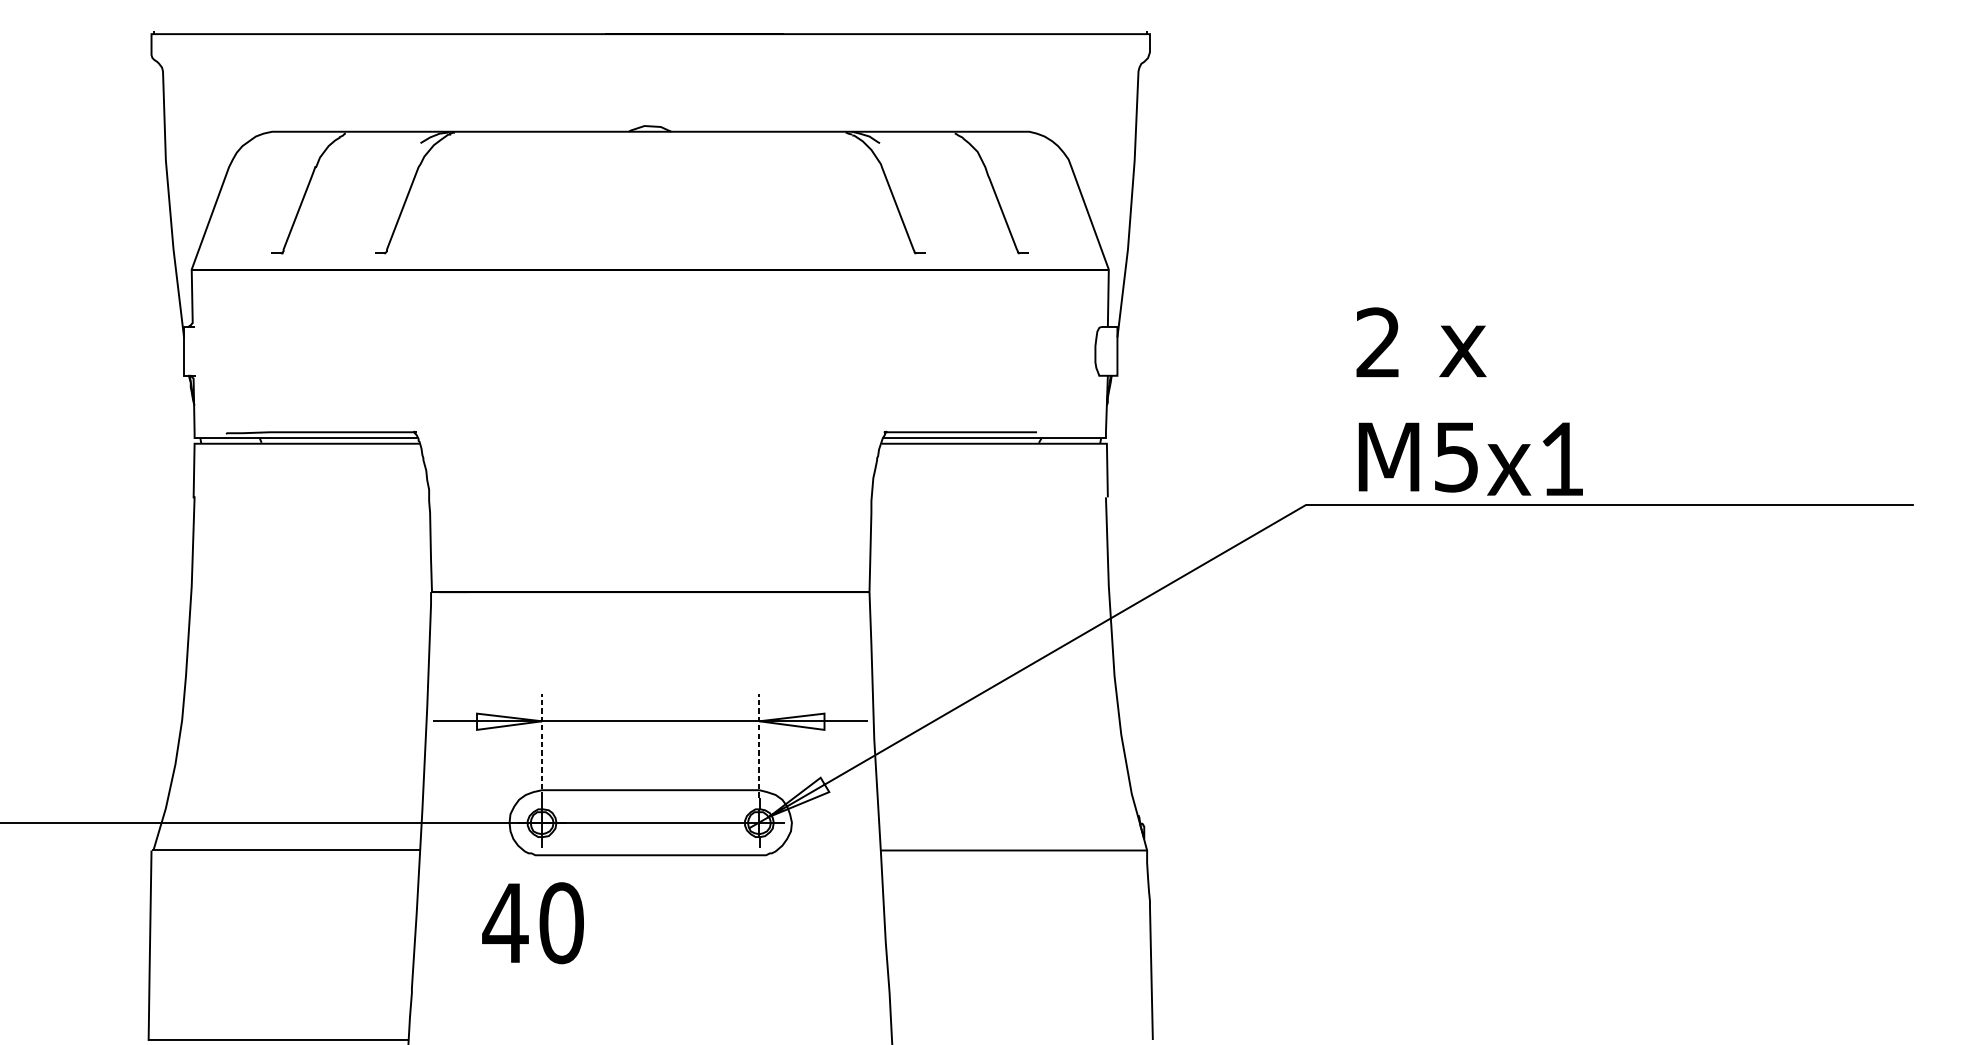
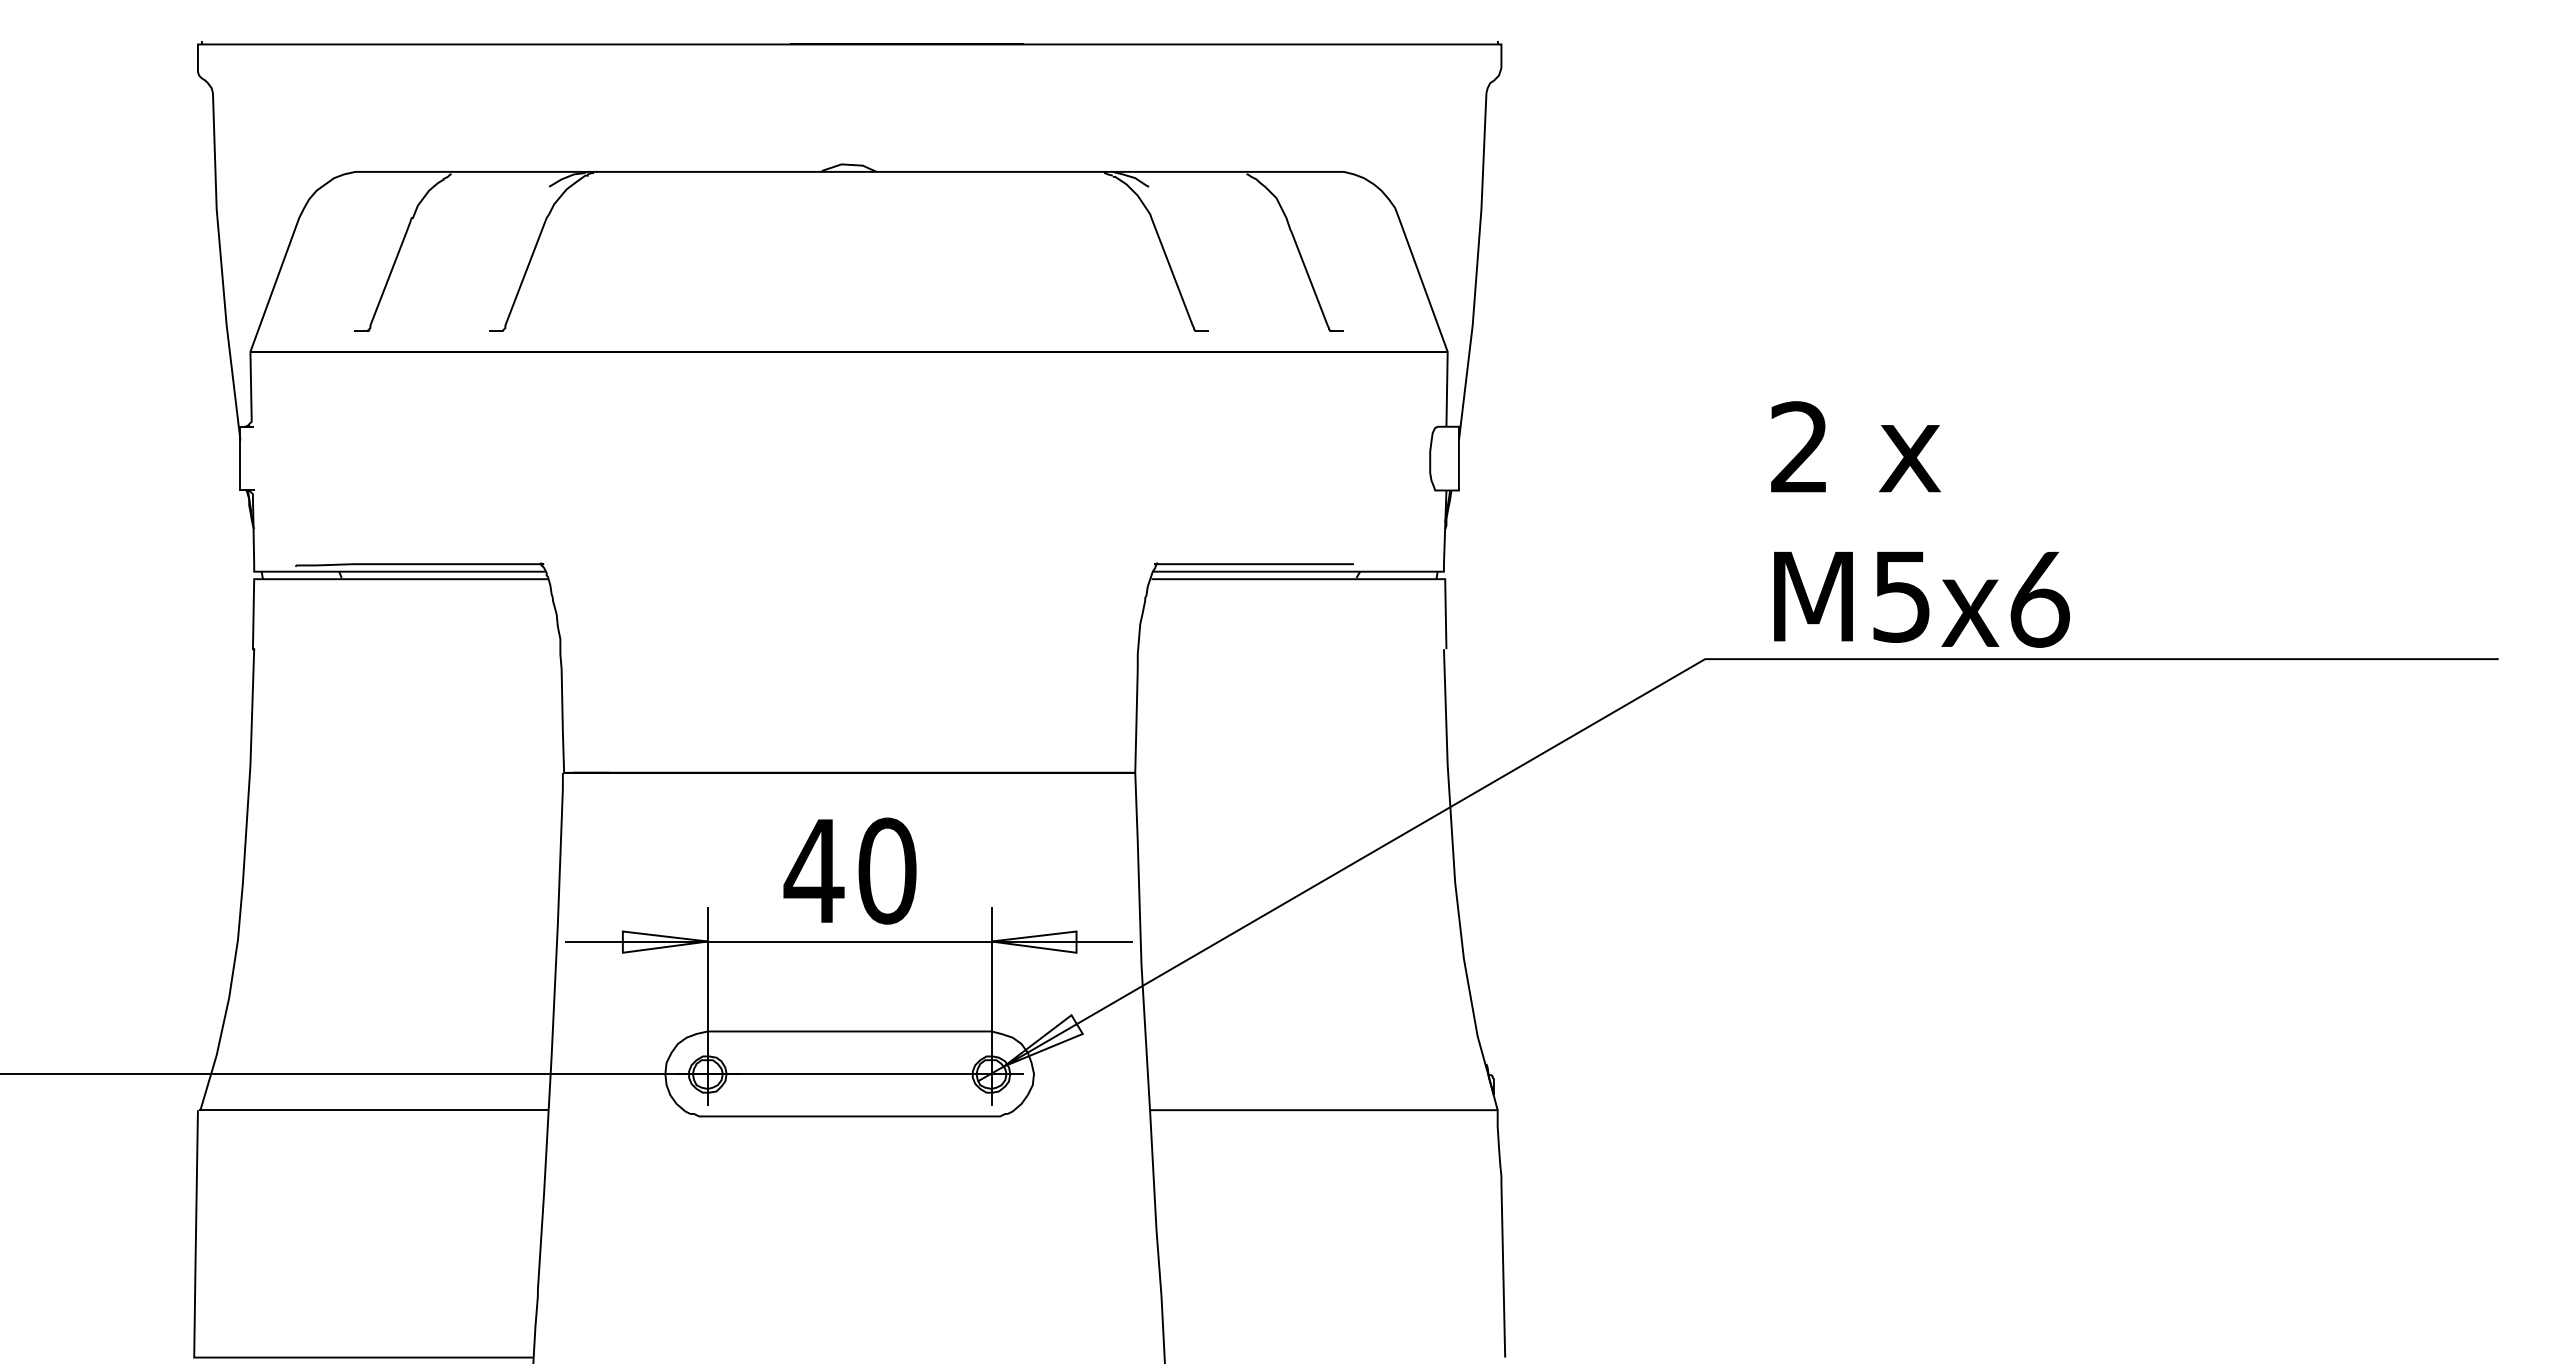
text: (1562, 459) -> (2039, 599), 1 -> 6
line: (541, 745) -> (707, 973), dashed -> solid
line: (759, 745) -> (991, 973), dashed -> solid
text: (532, 922) -> (849, 870), moved

